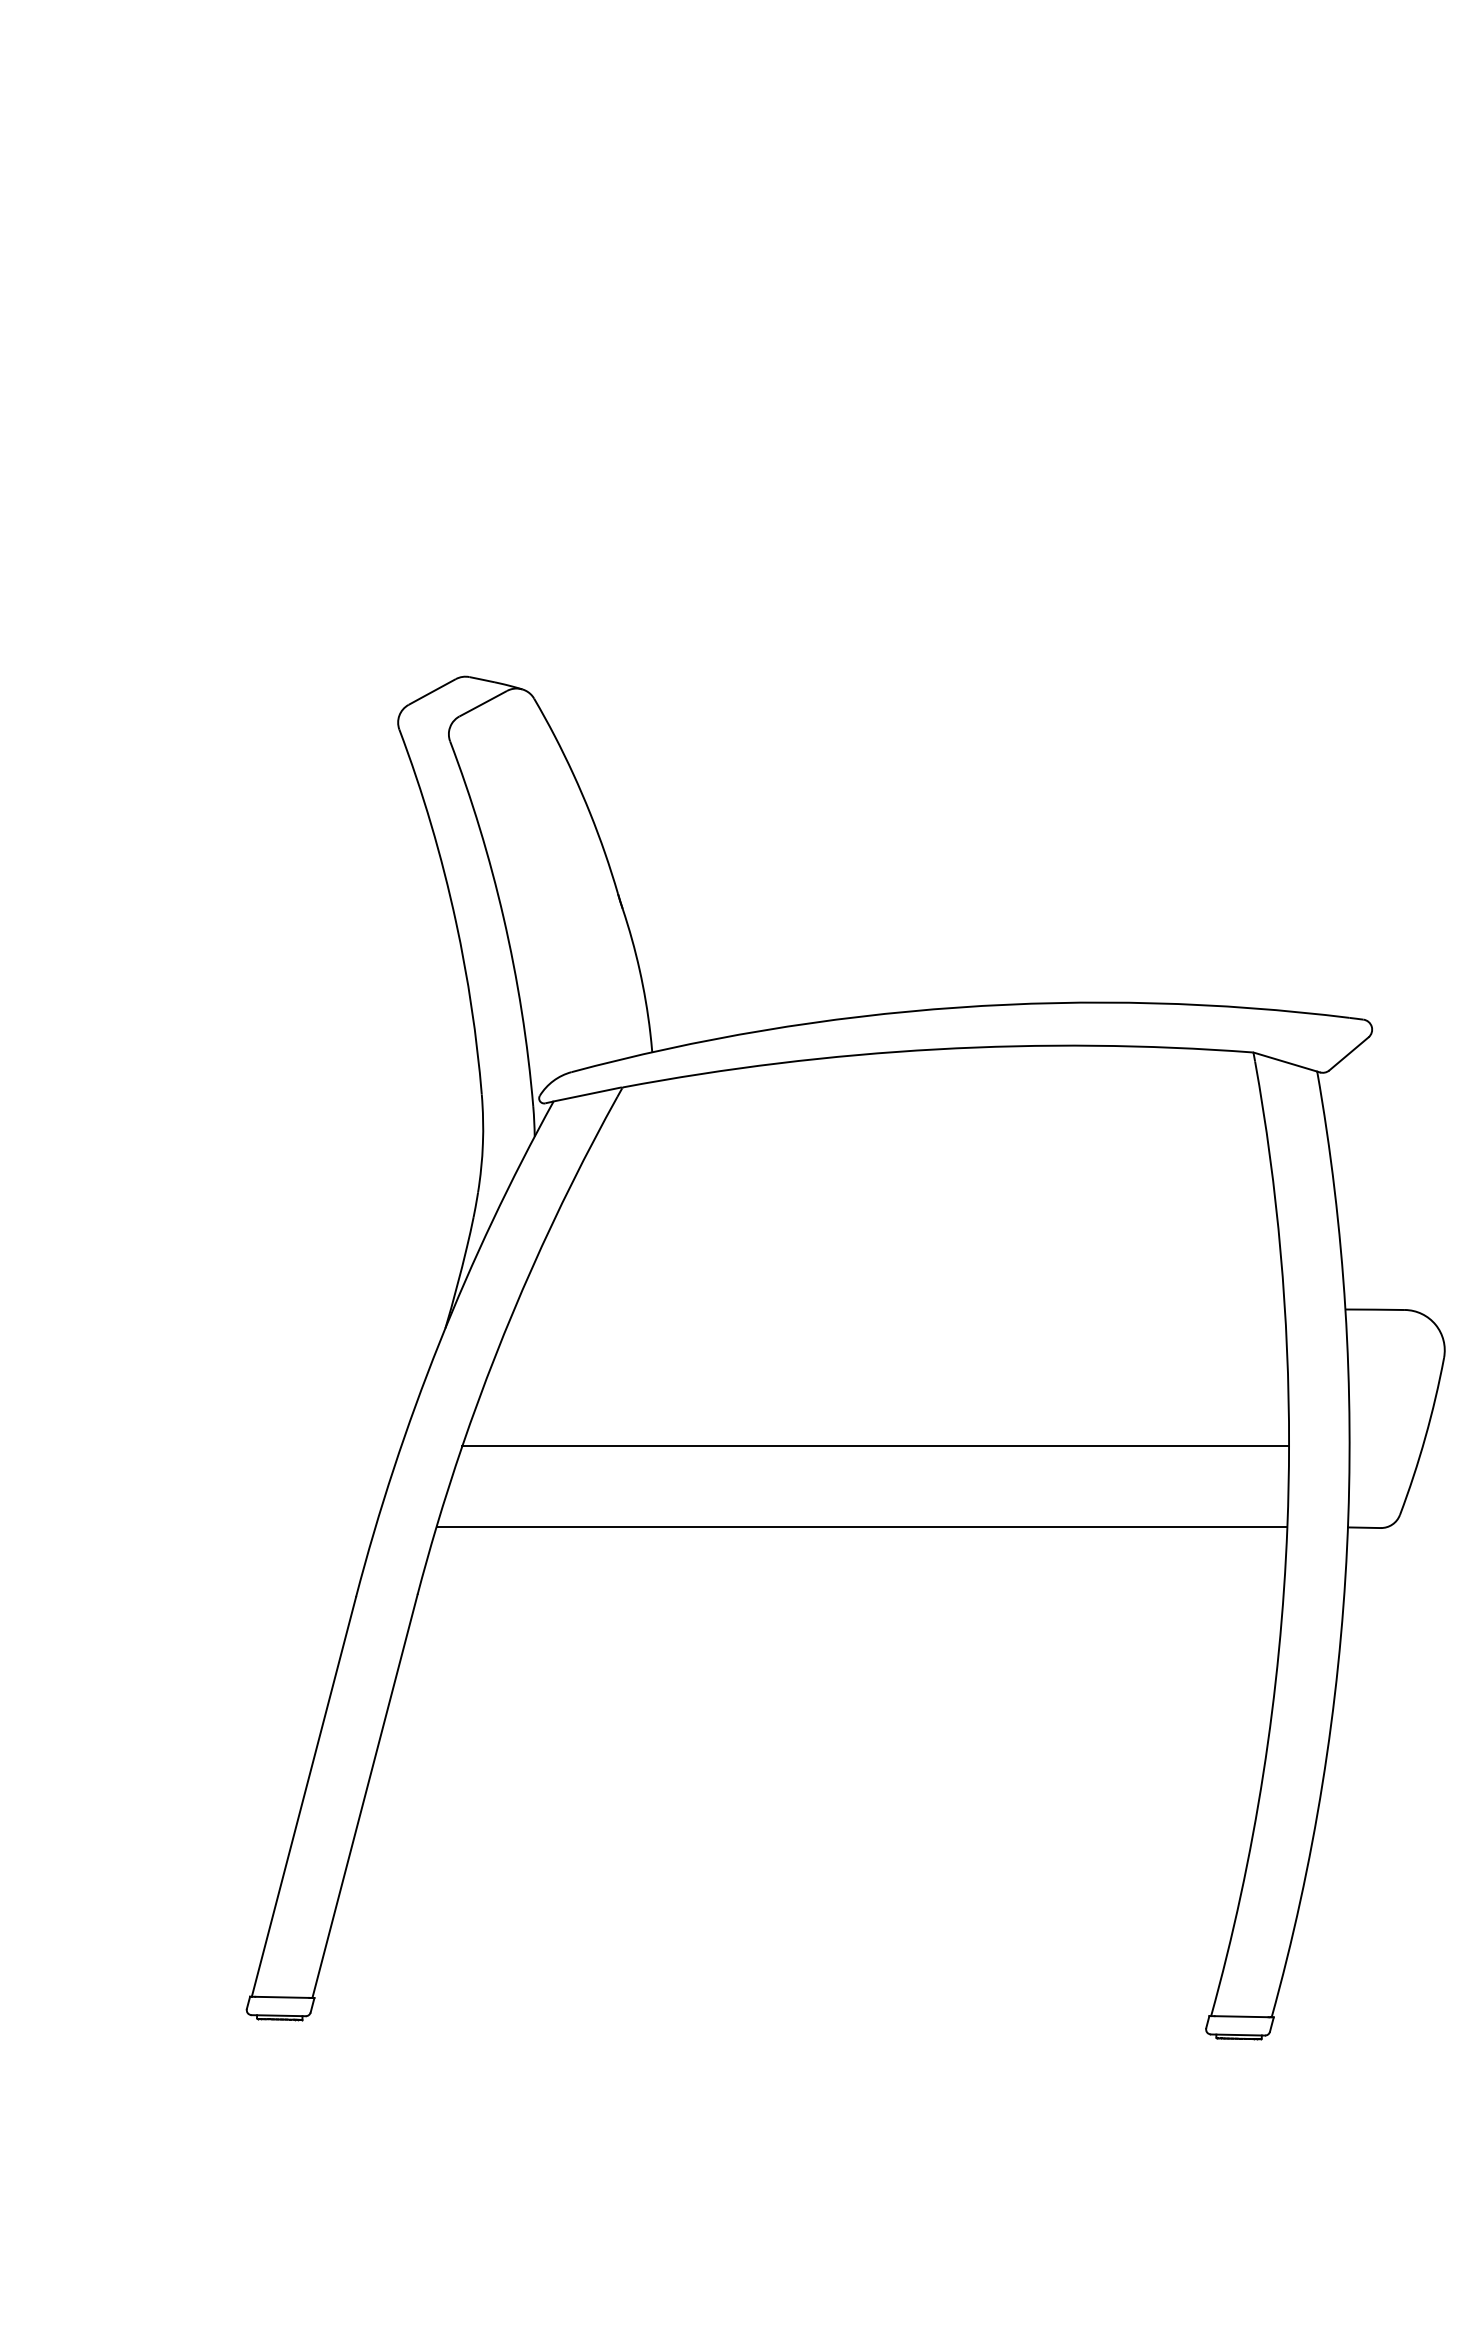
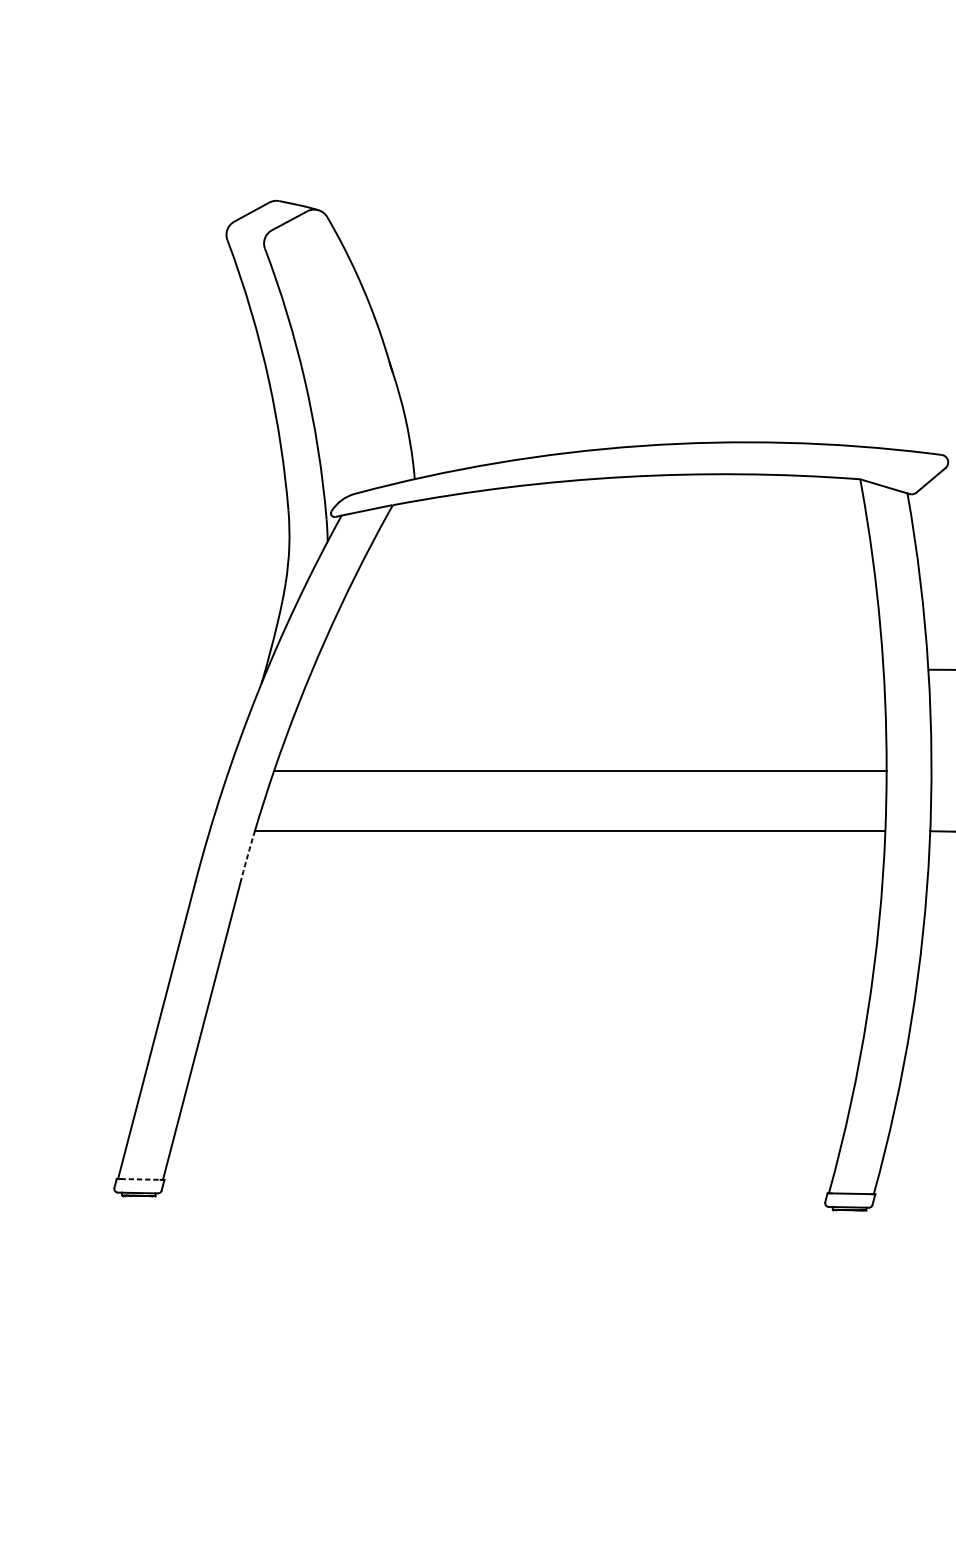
arc: (426, 1560) -> (247, 855), solid -> dashed
line: (282, 1997) -> (140, 1179), solid -> dashed

